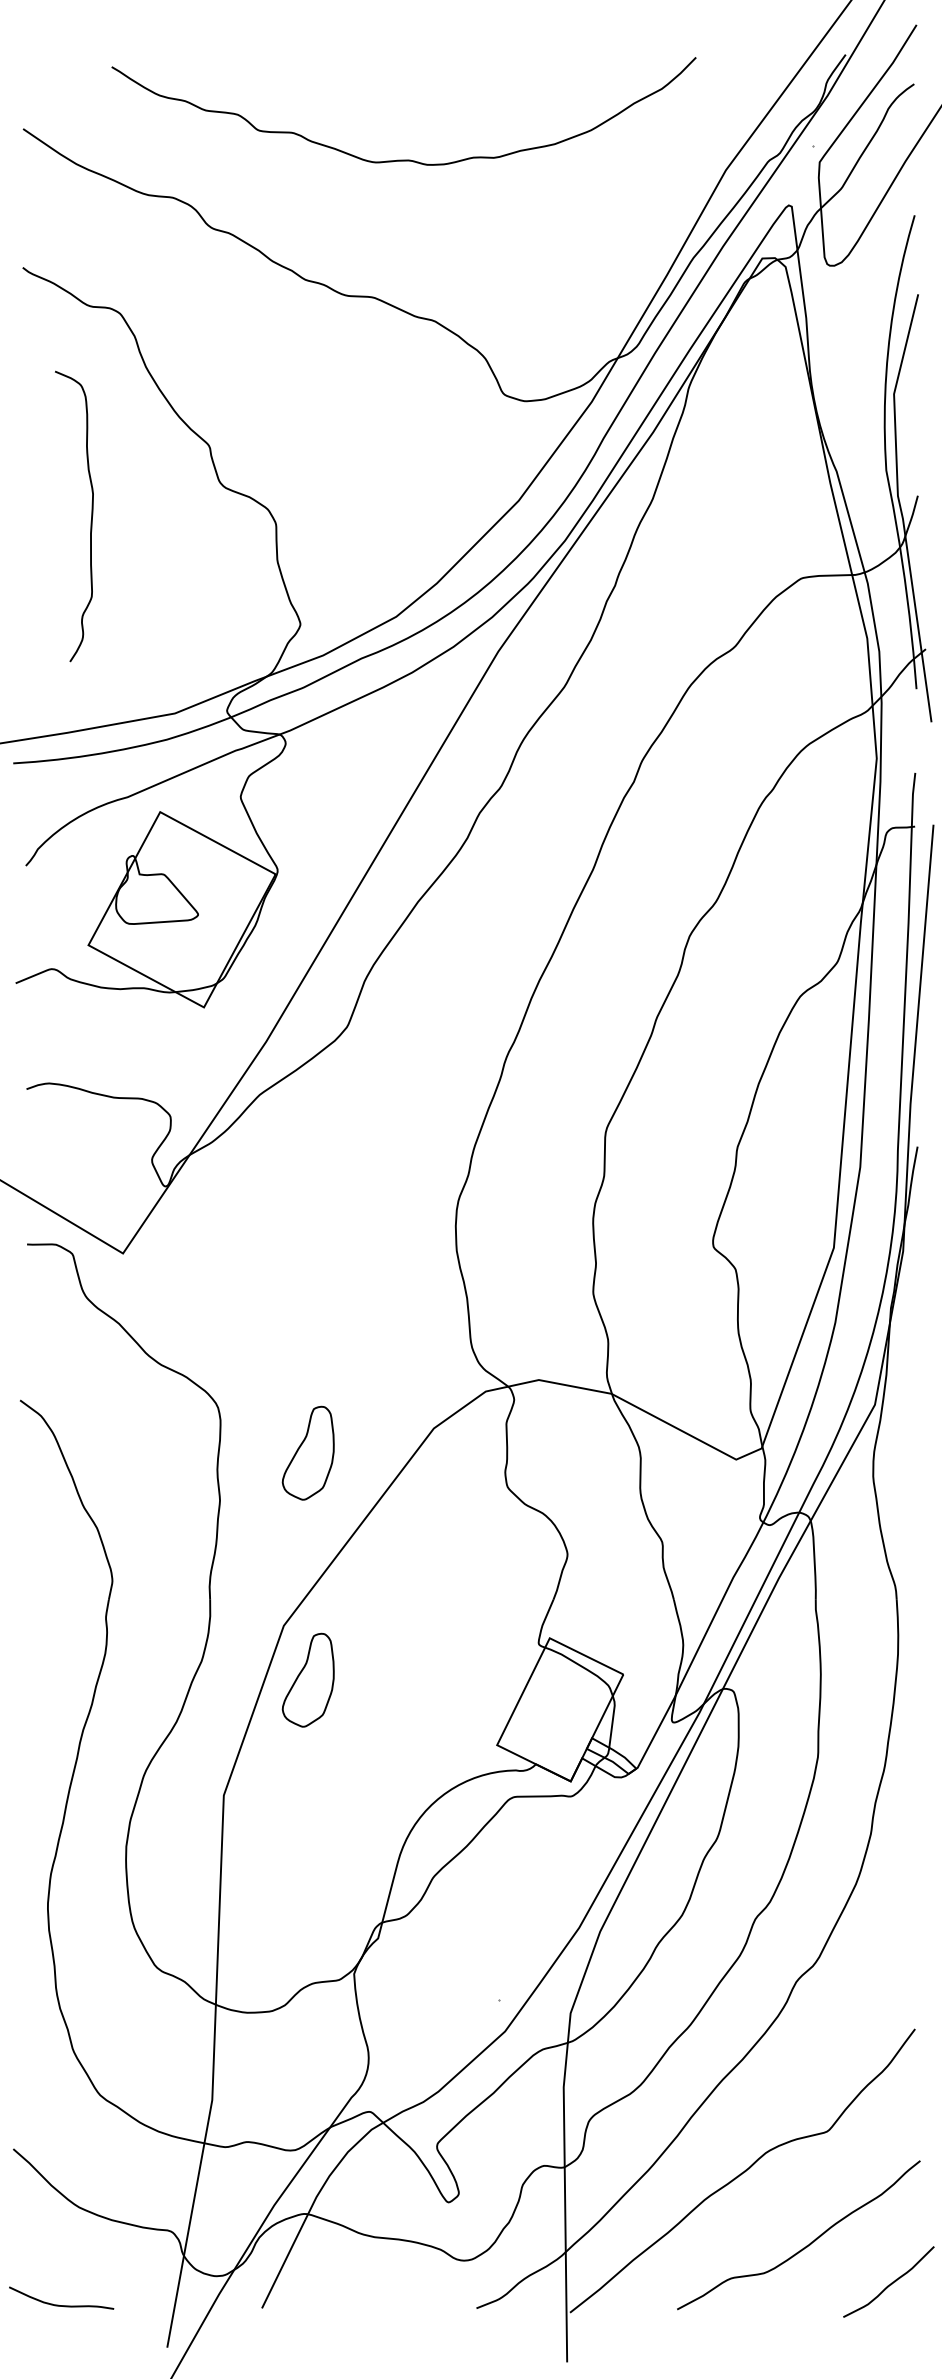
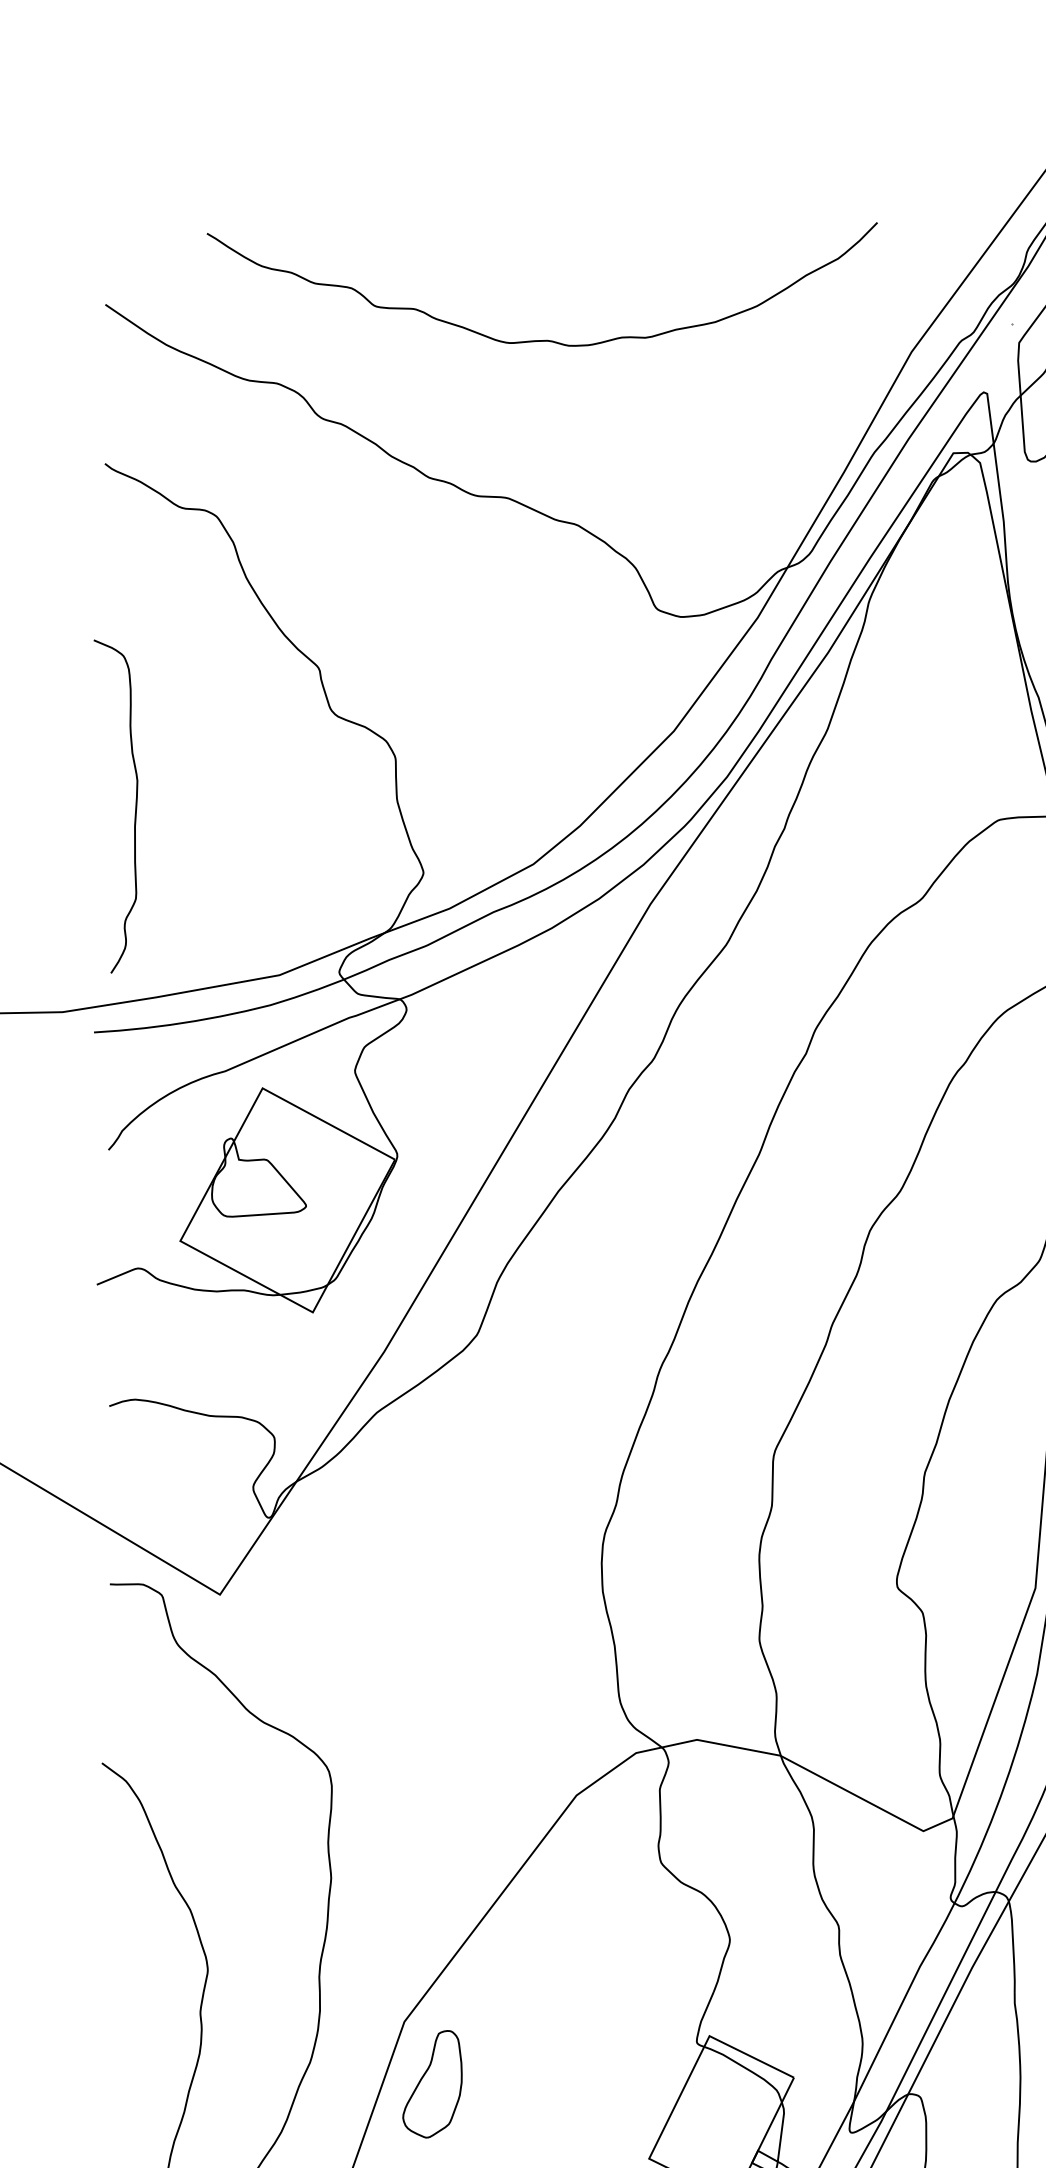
curve: (90, 521) -> (134, 812), moved
part: (307, 1452) -> (431, 1822), removed

